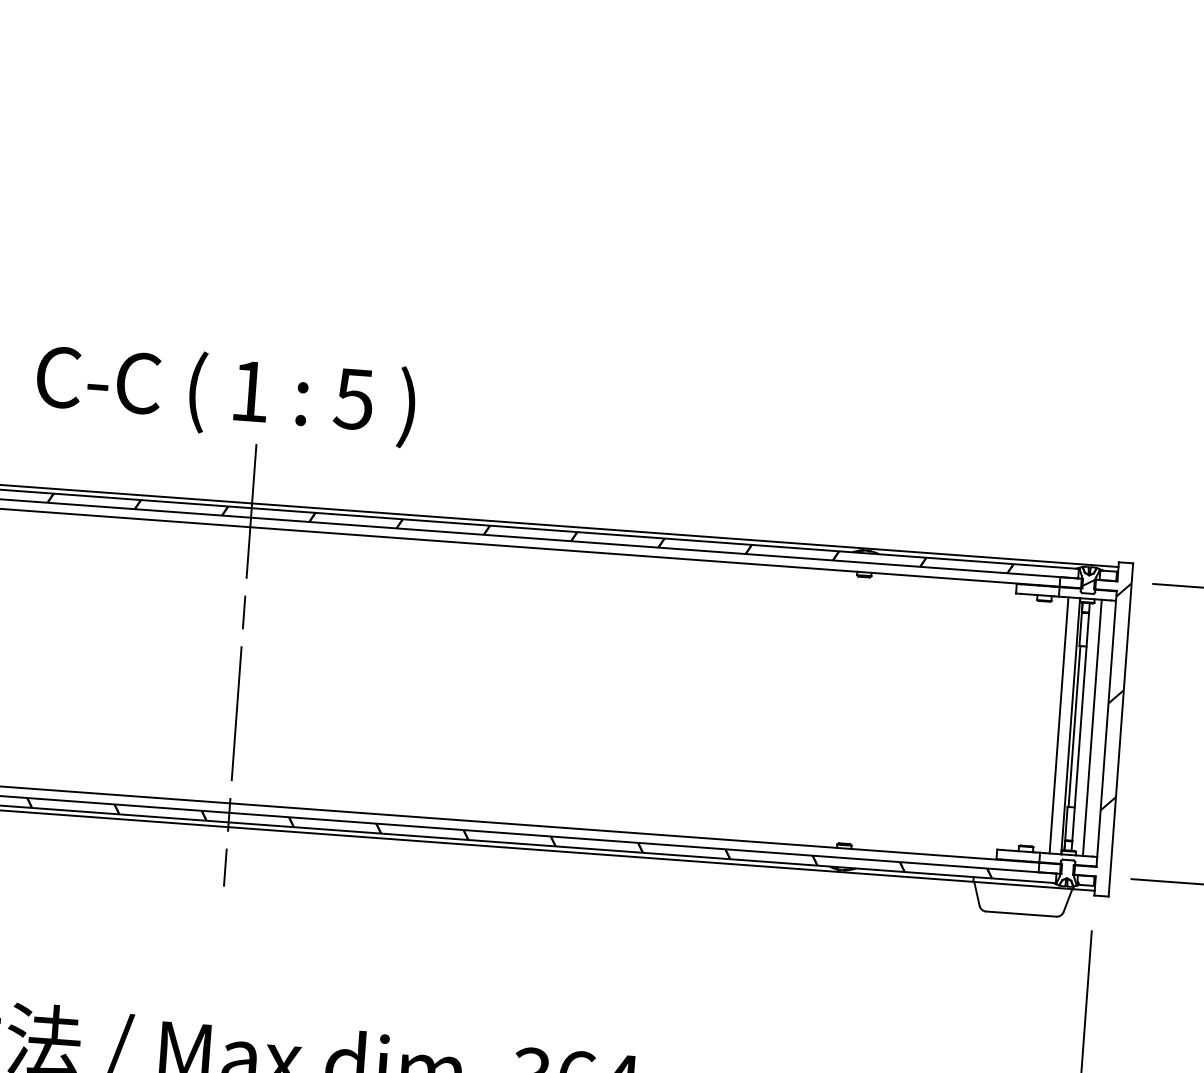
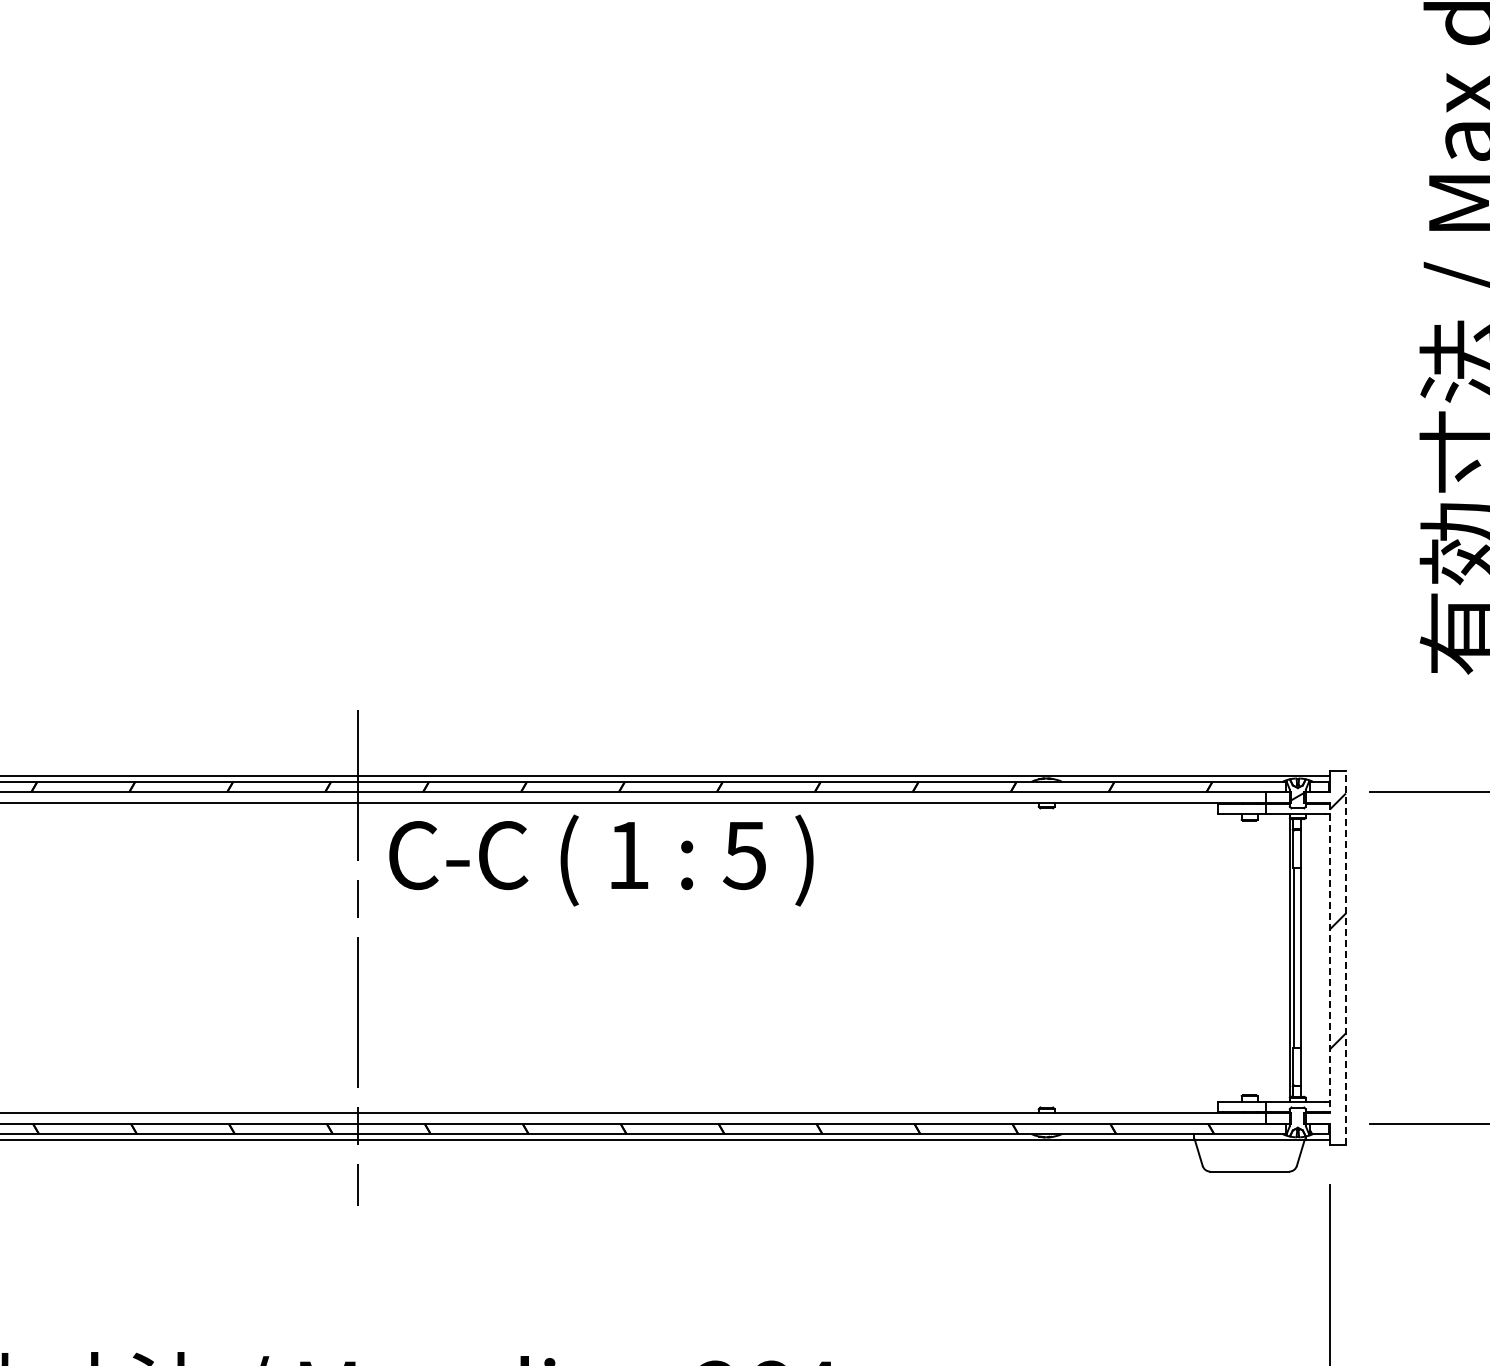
text: (225, 394) -> (601, 860), moved
line: (1059, 725) -> (1276, 957), removed
line: (1092, 727) -> (1313, 957), removed
line: (1106, 728) -> (1329, 957), solid -> dashed
line: (1120, 729) -> (1345, 957), solid -> dashed

